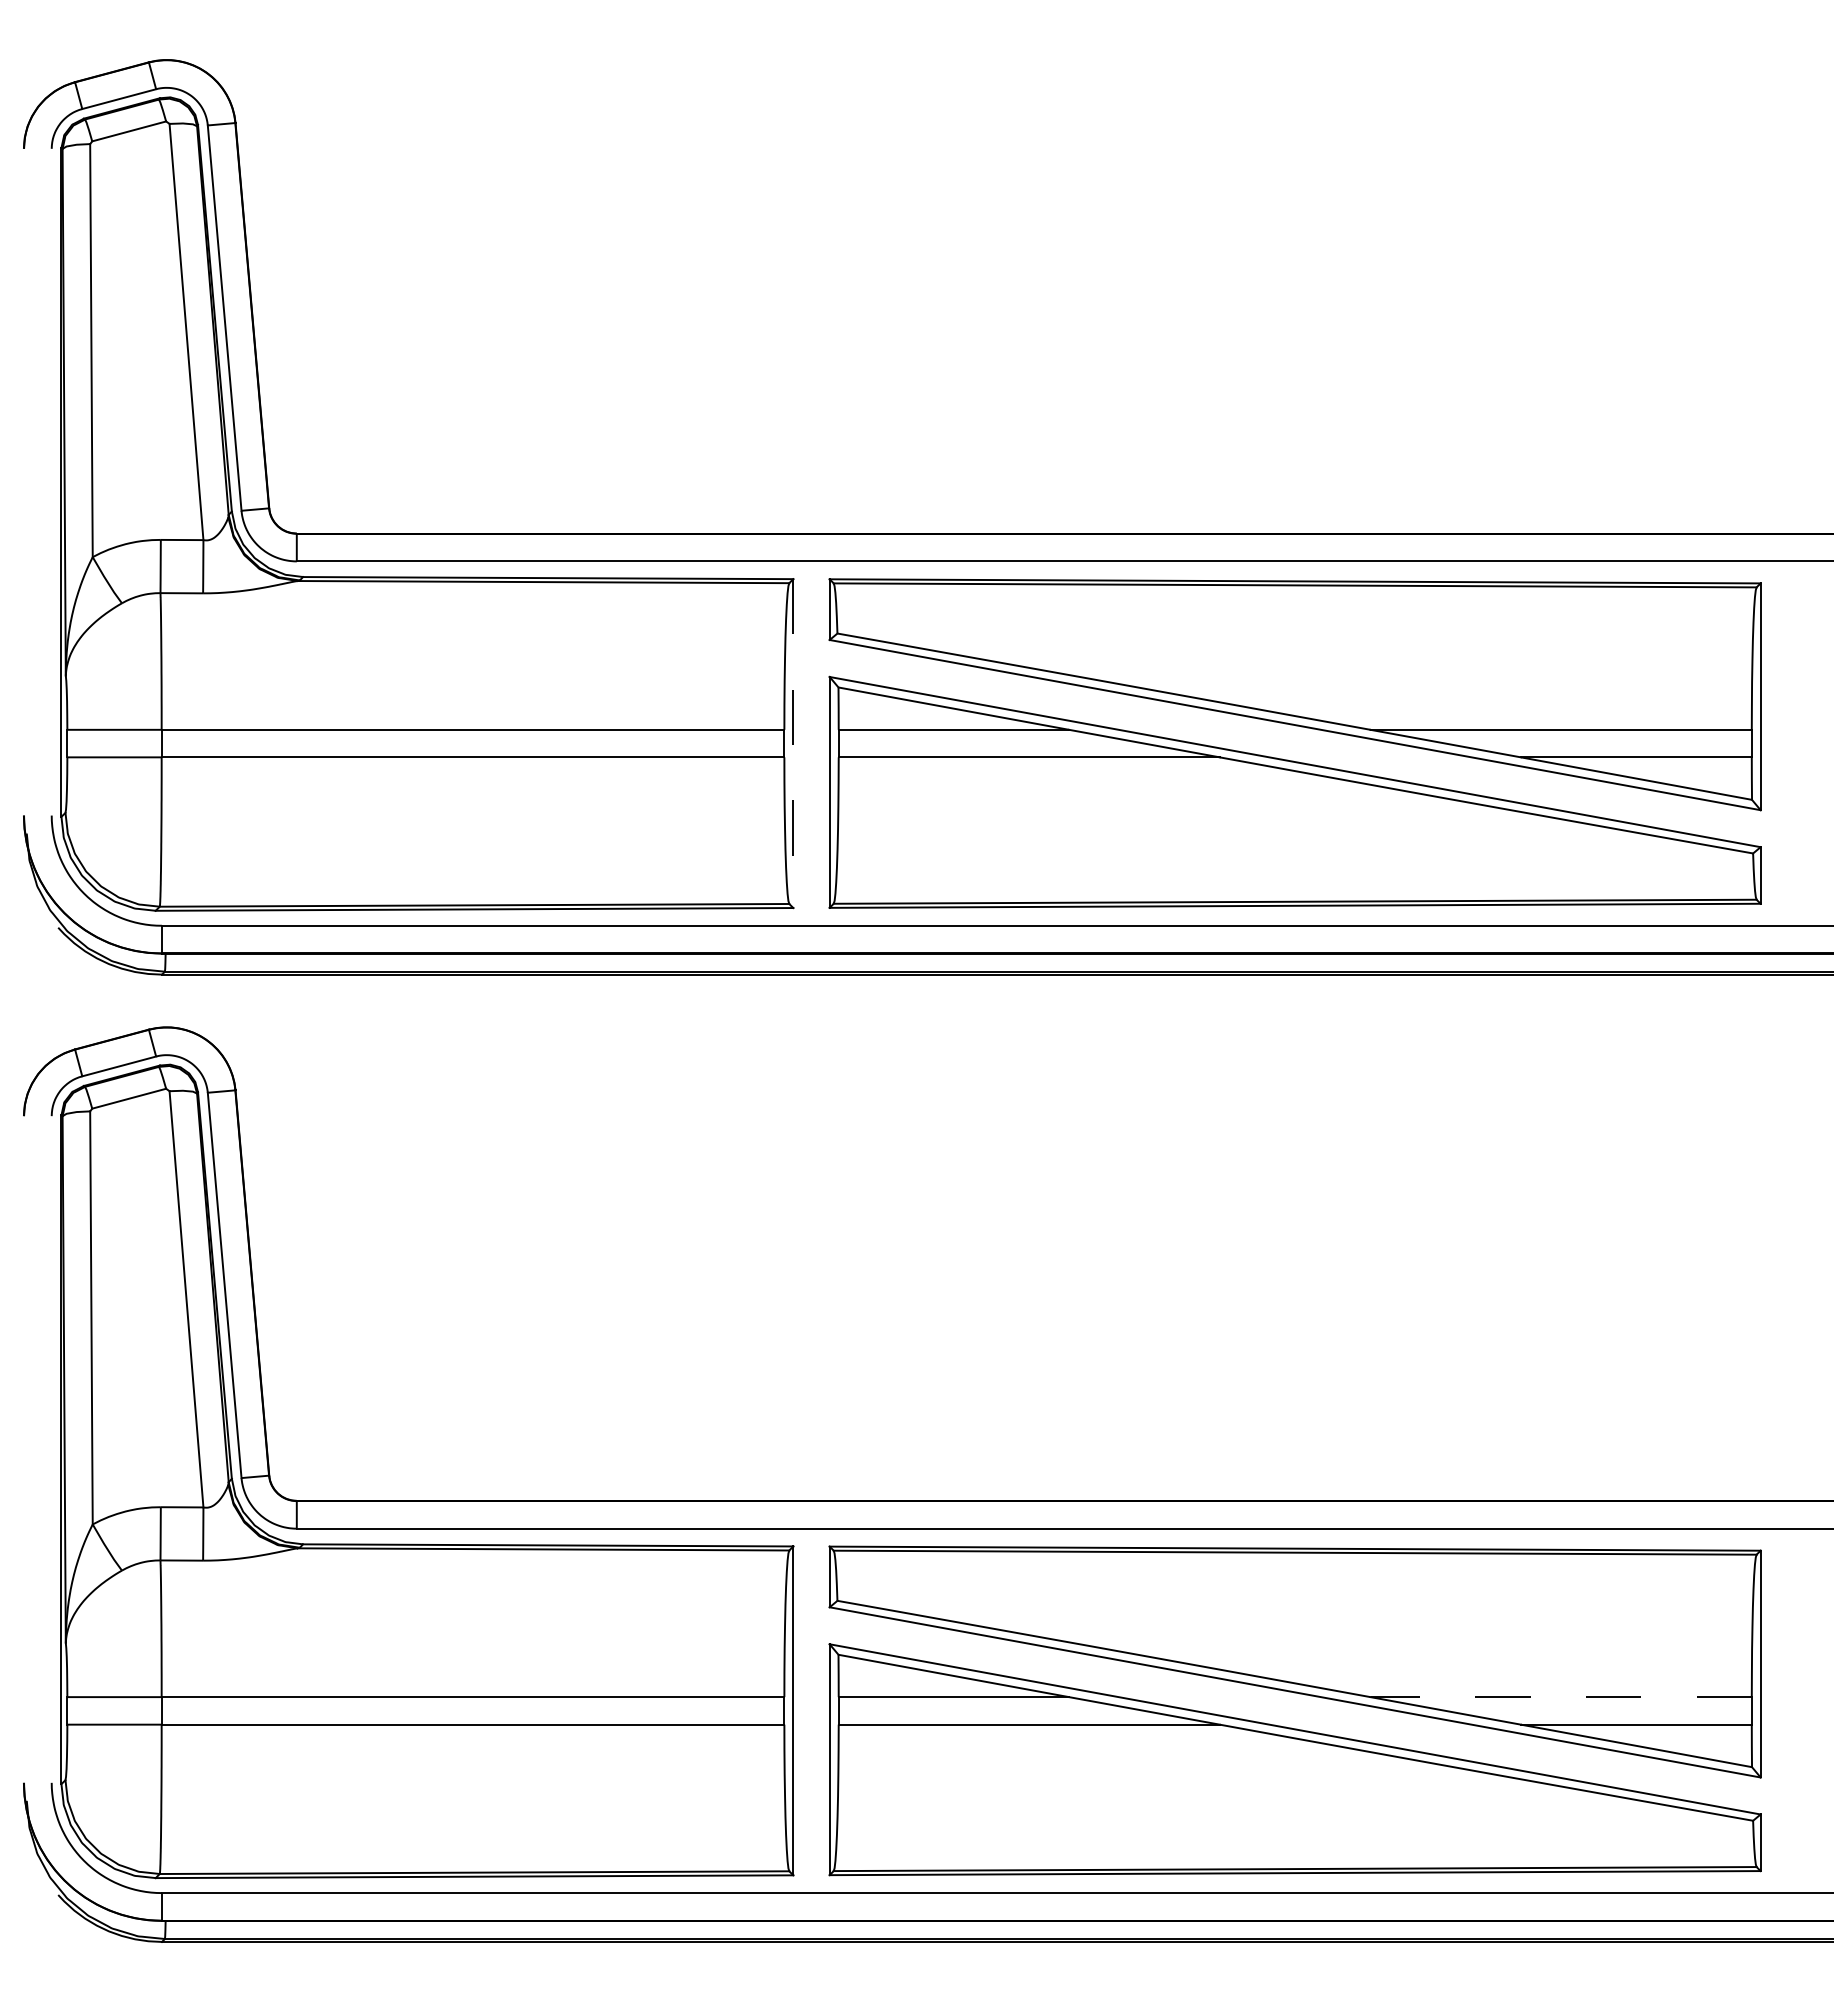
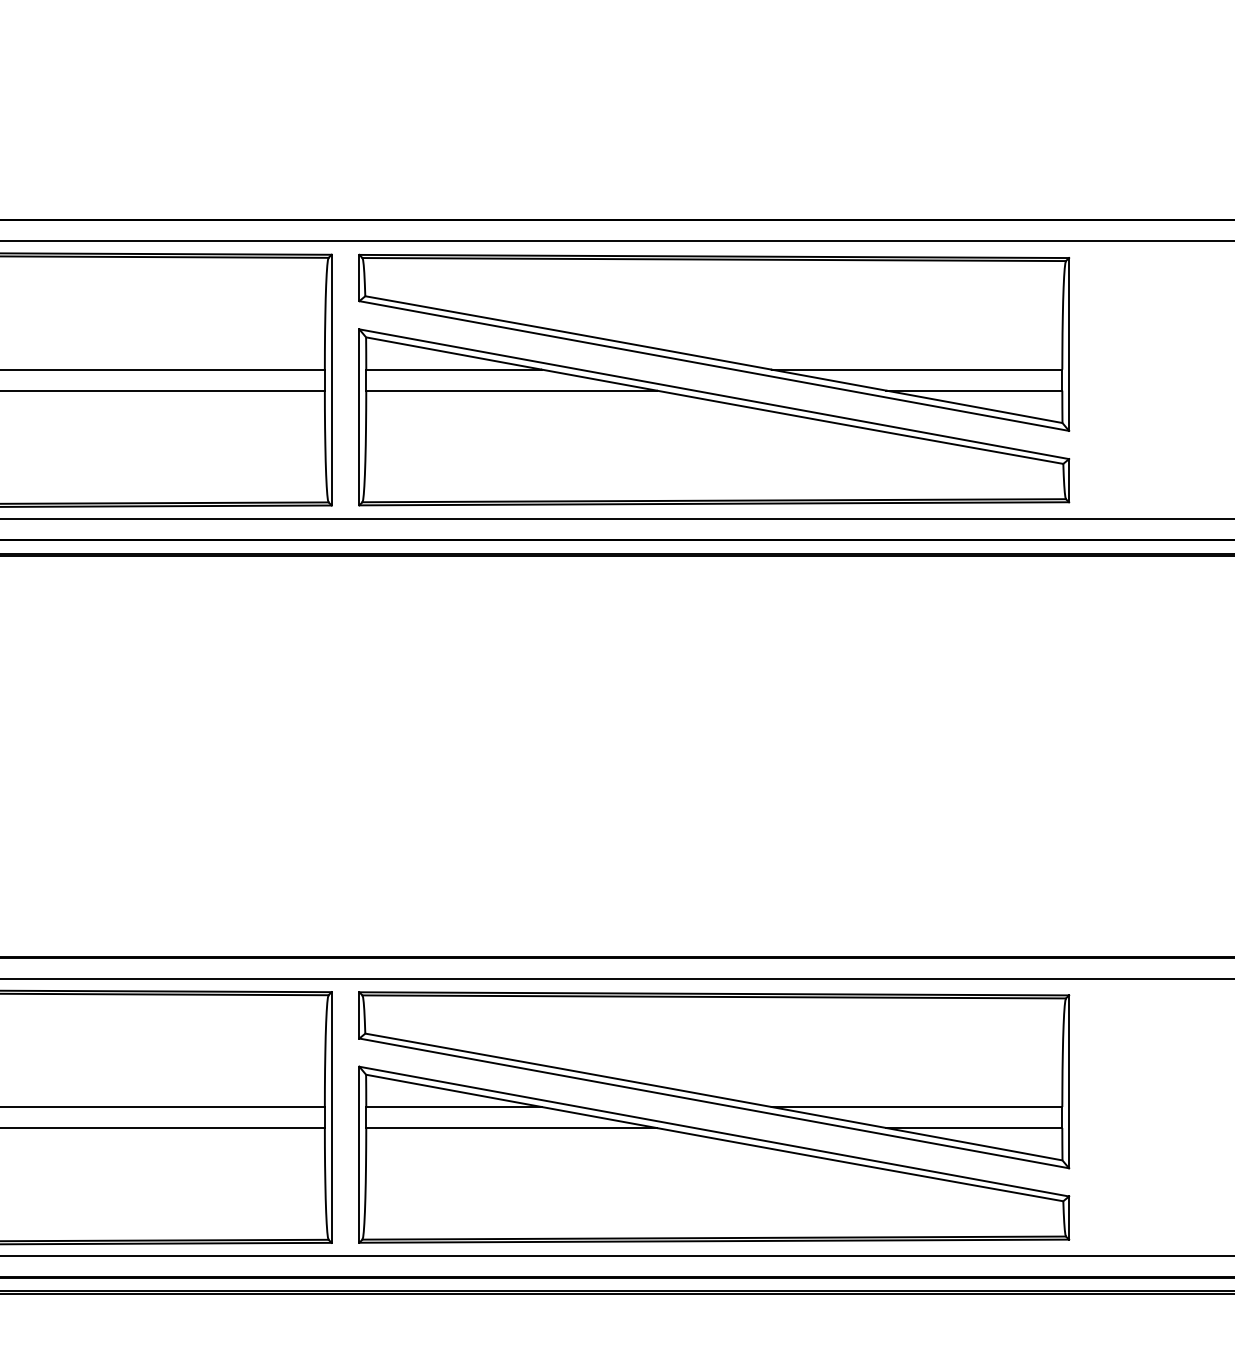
line: (793, 744) -> (331, 380), dashed -> solid
line: (1561, 1697) -> (917, 1107), dashed -> solid

